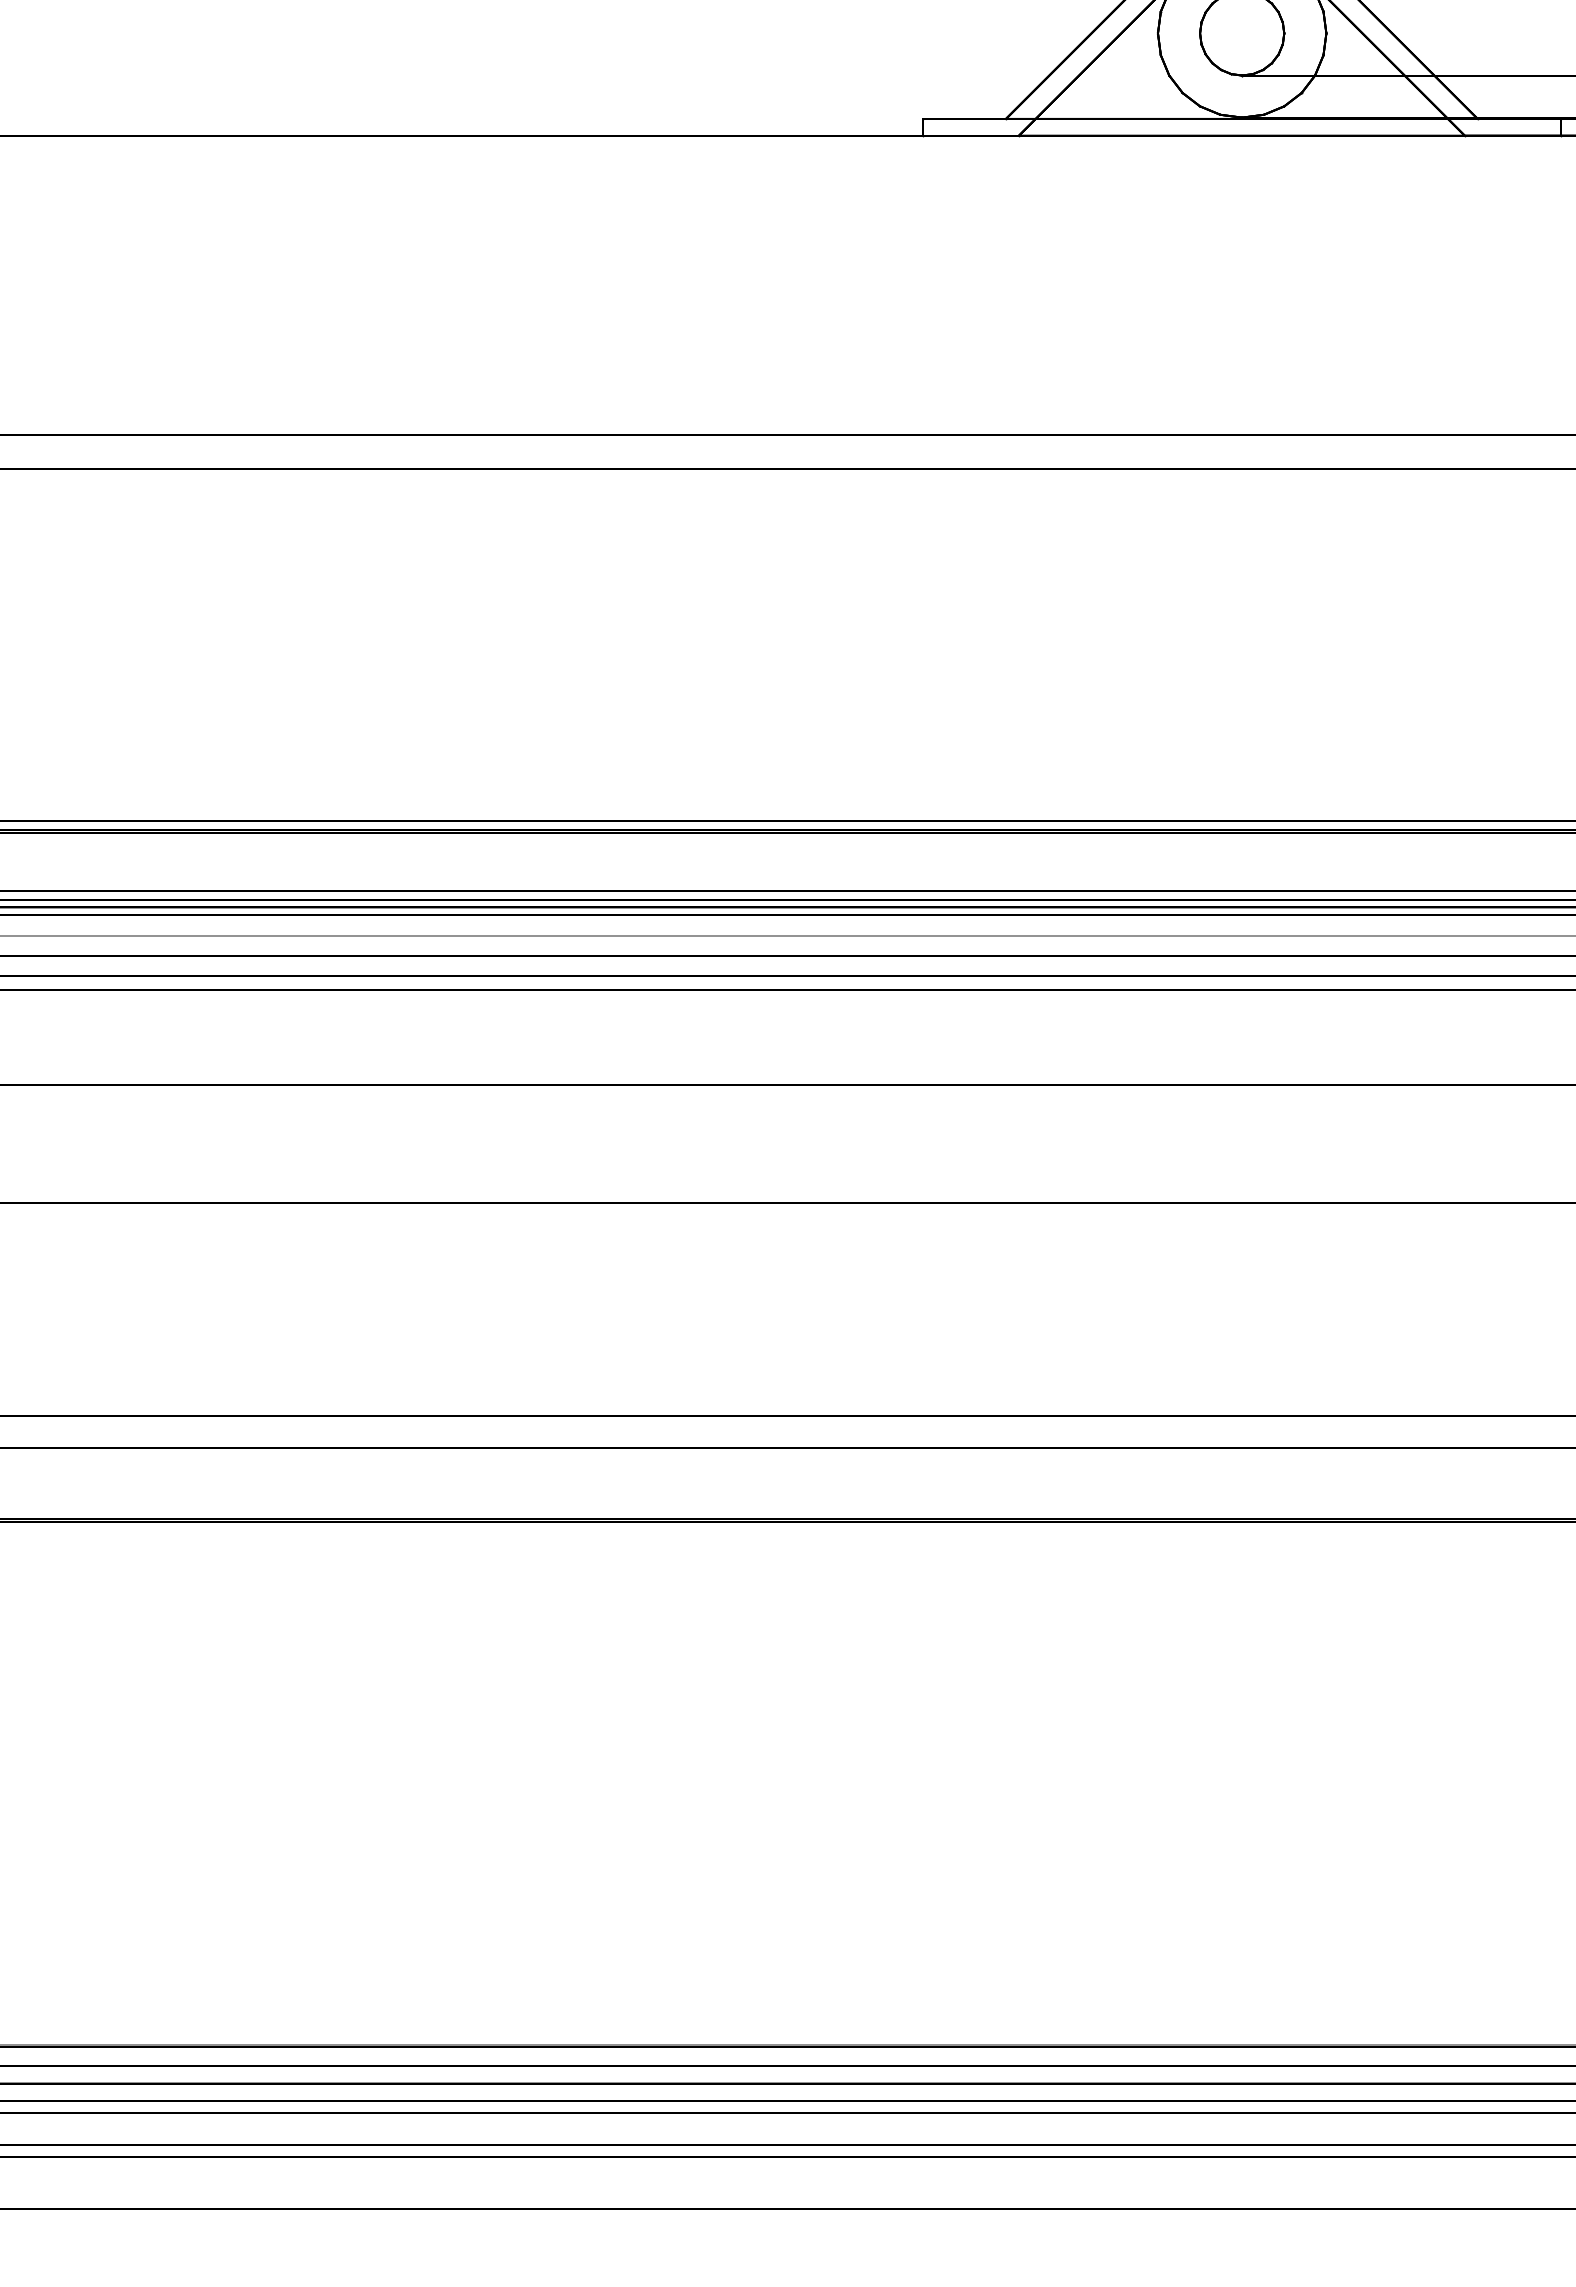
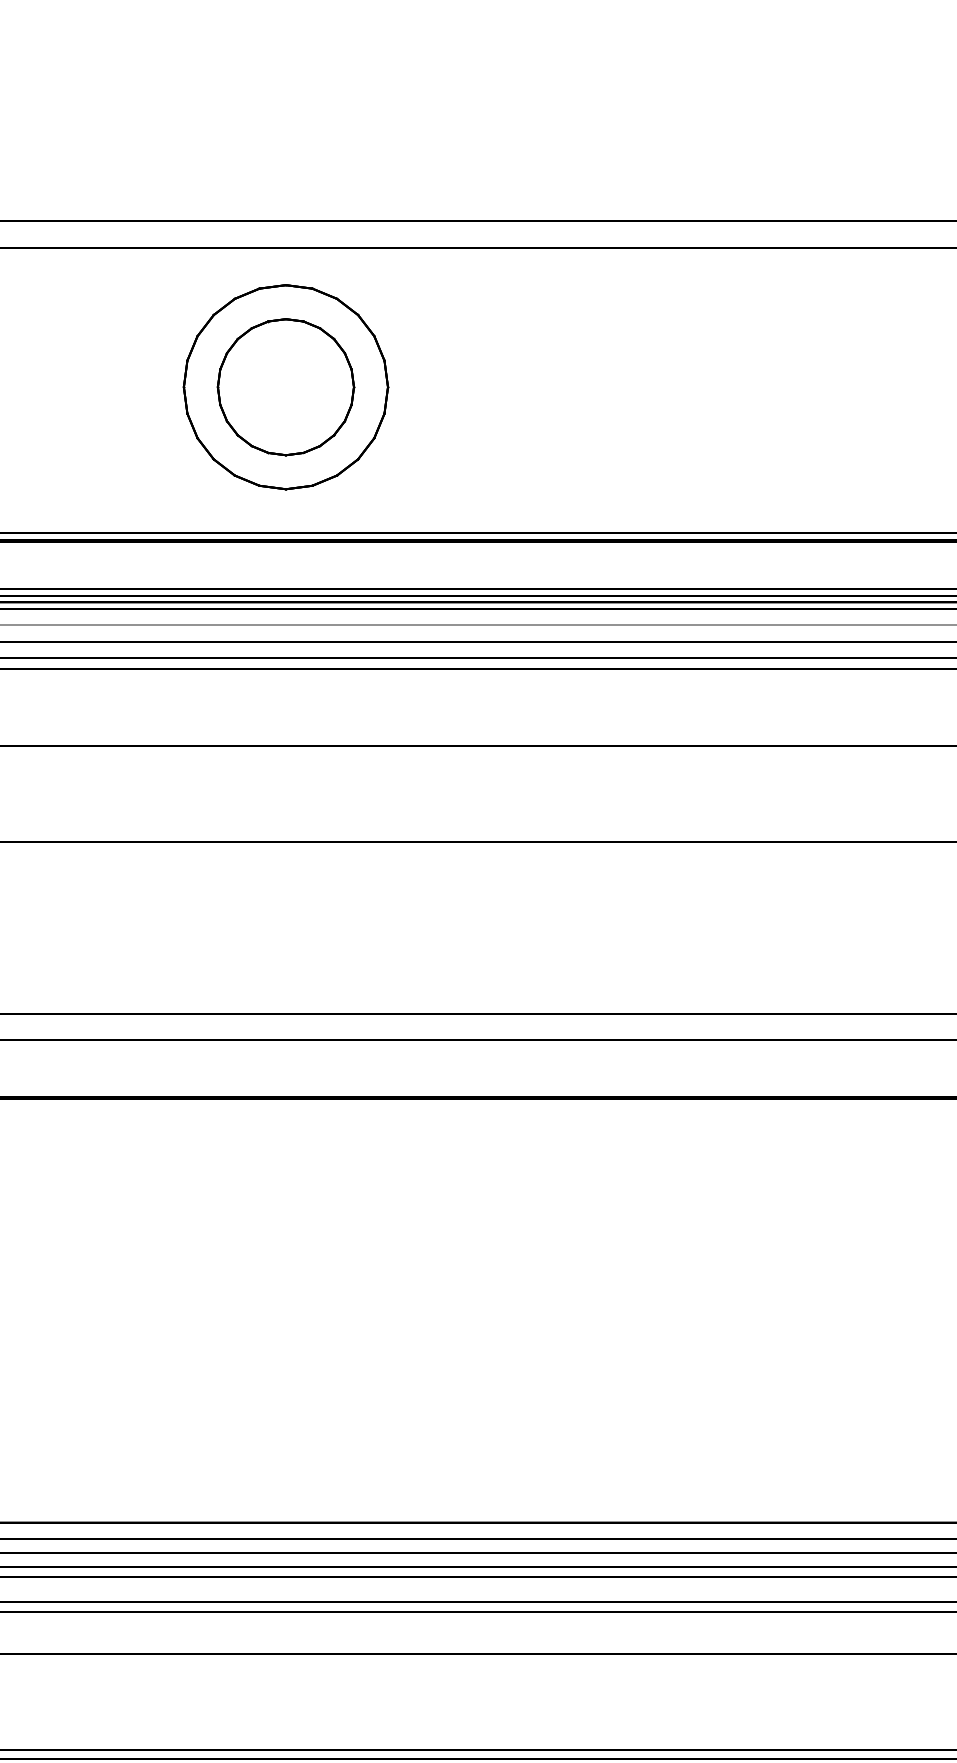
part: (411, 640) -> (285, 386), added

